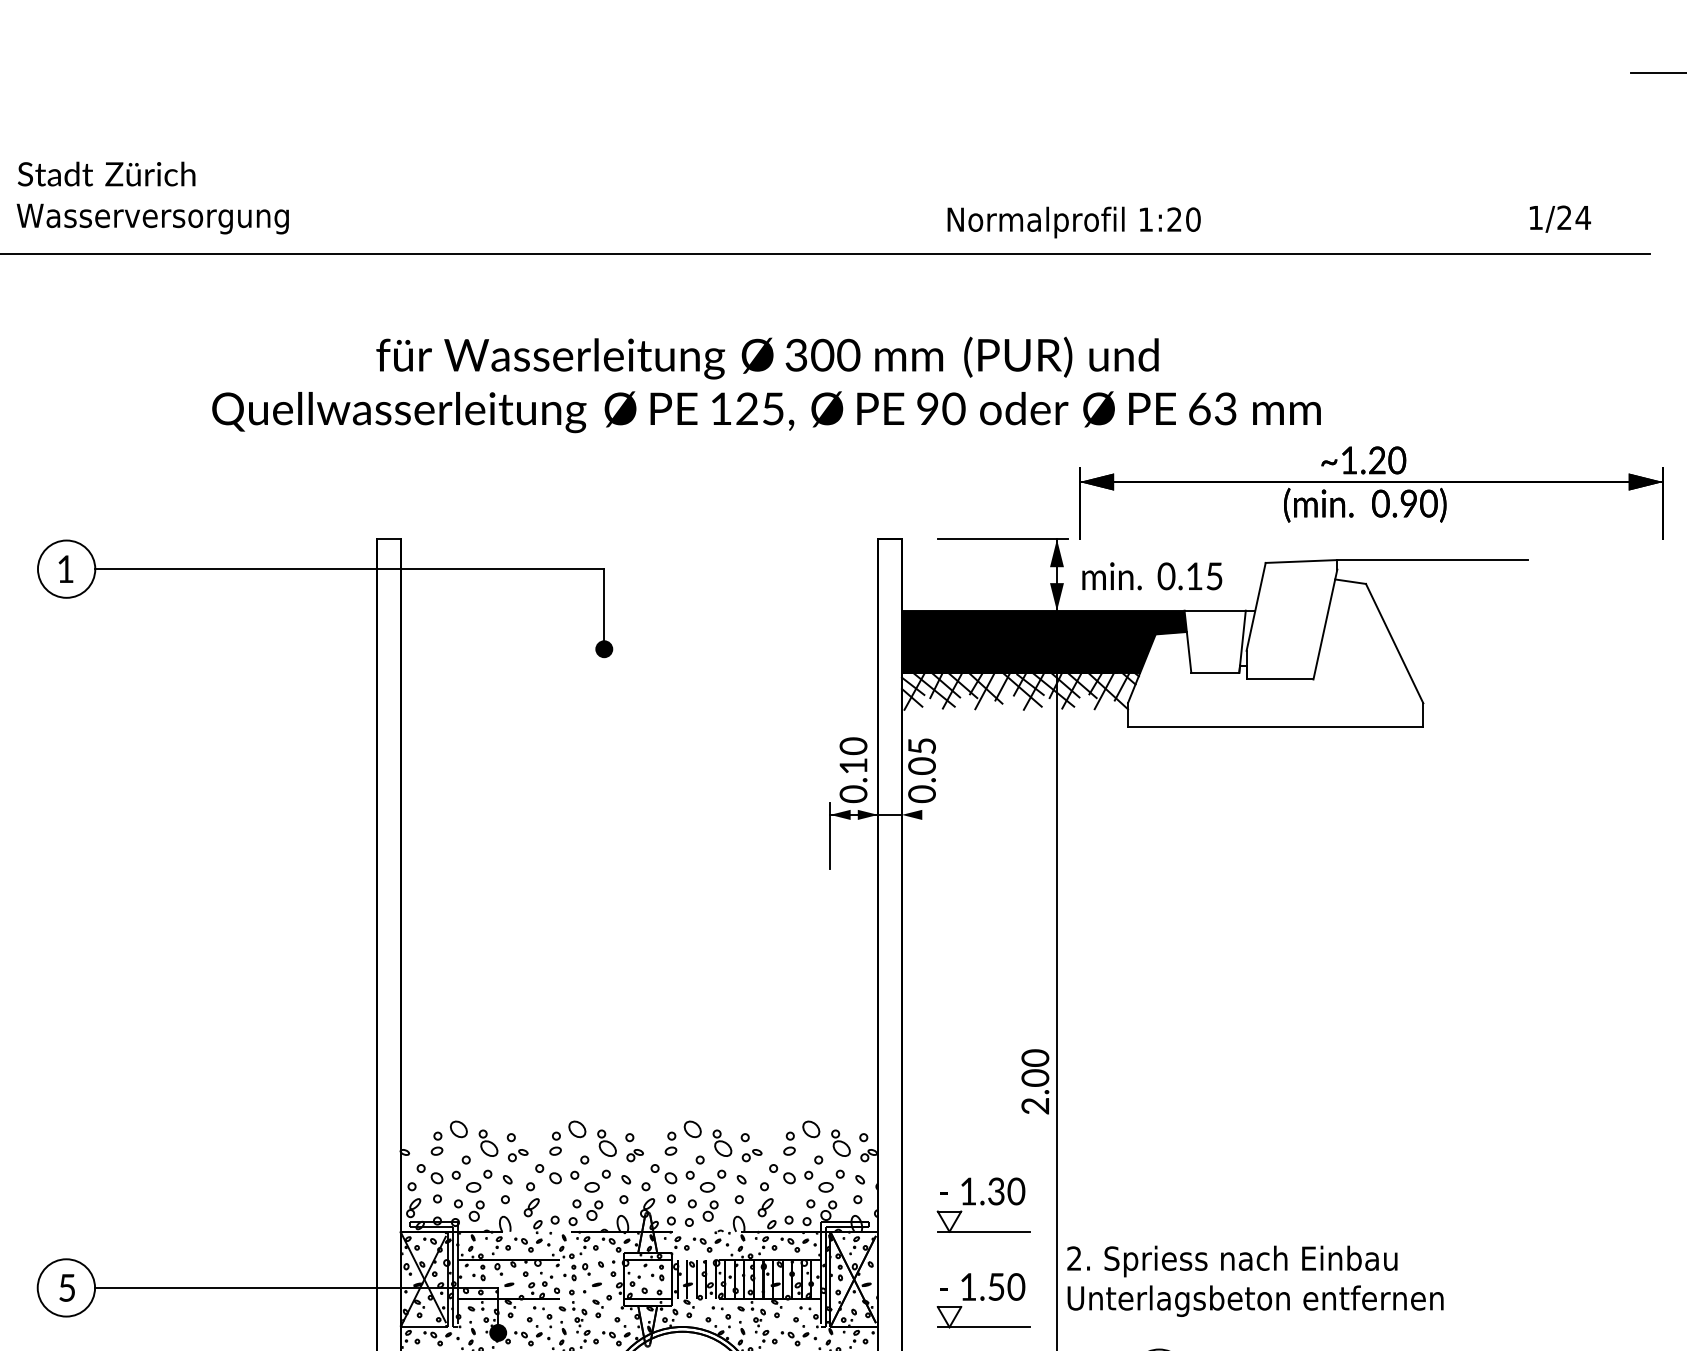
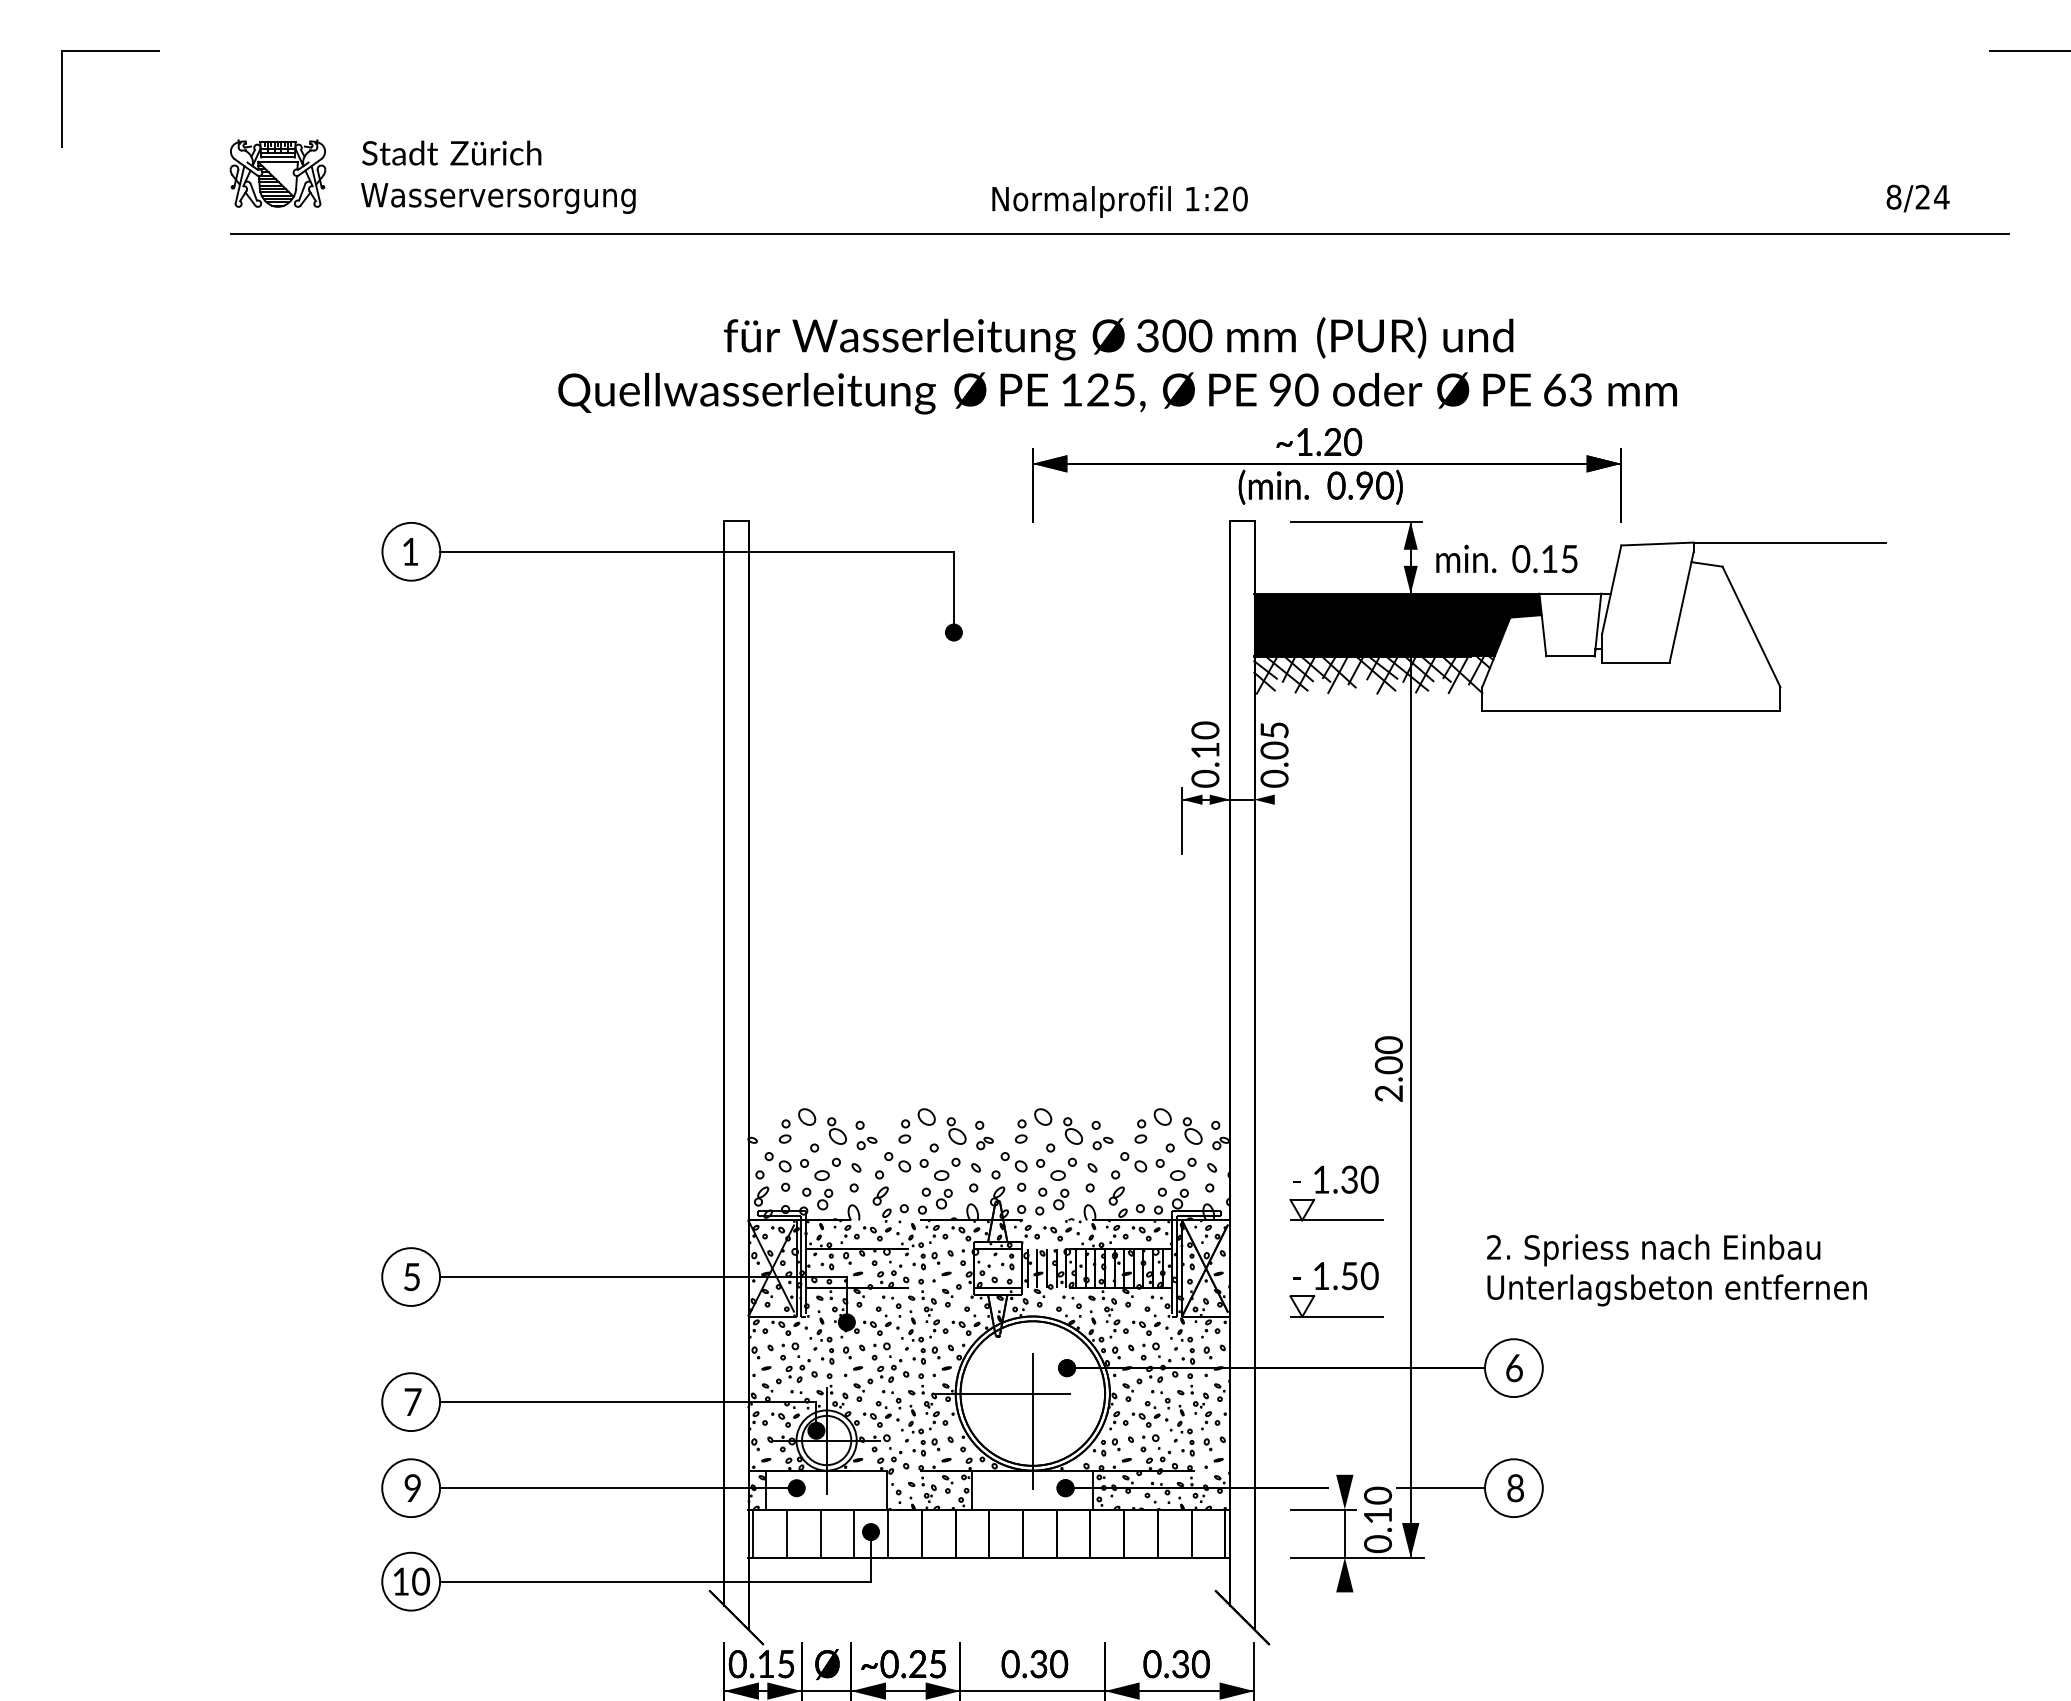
text: (1535, 217) -> (1893, 196), 1/24 -> 8/24
text: (1073, 222) -> (1119, 201), moved
part: (1370, 493) -> (1326, 475), moved
text: (1254, 1281) -> (1676, 1270), moved

